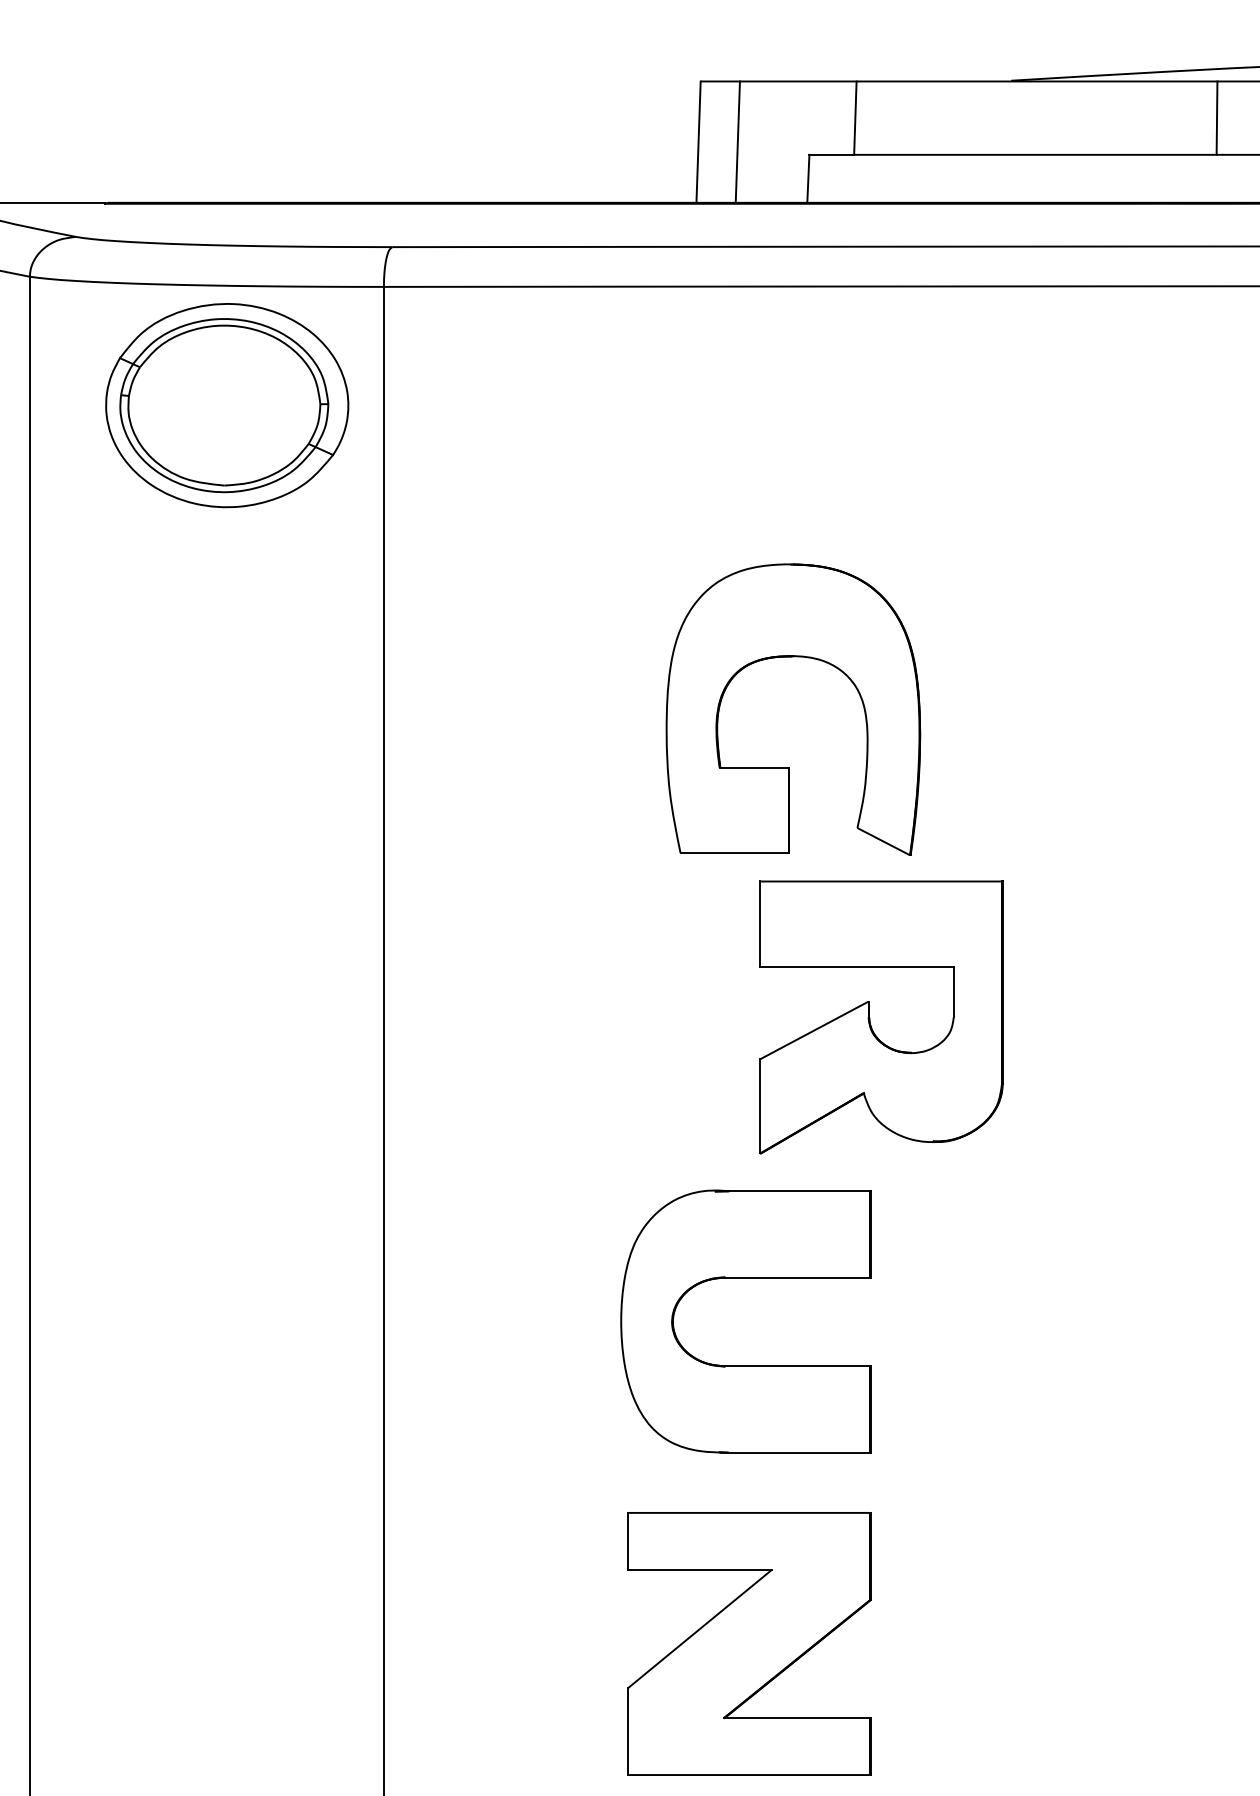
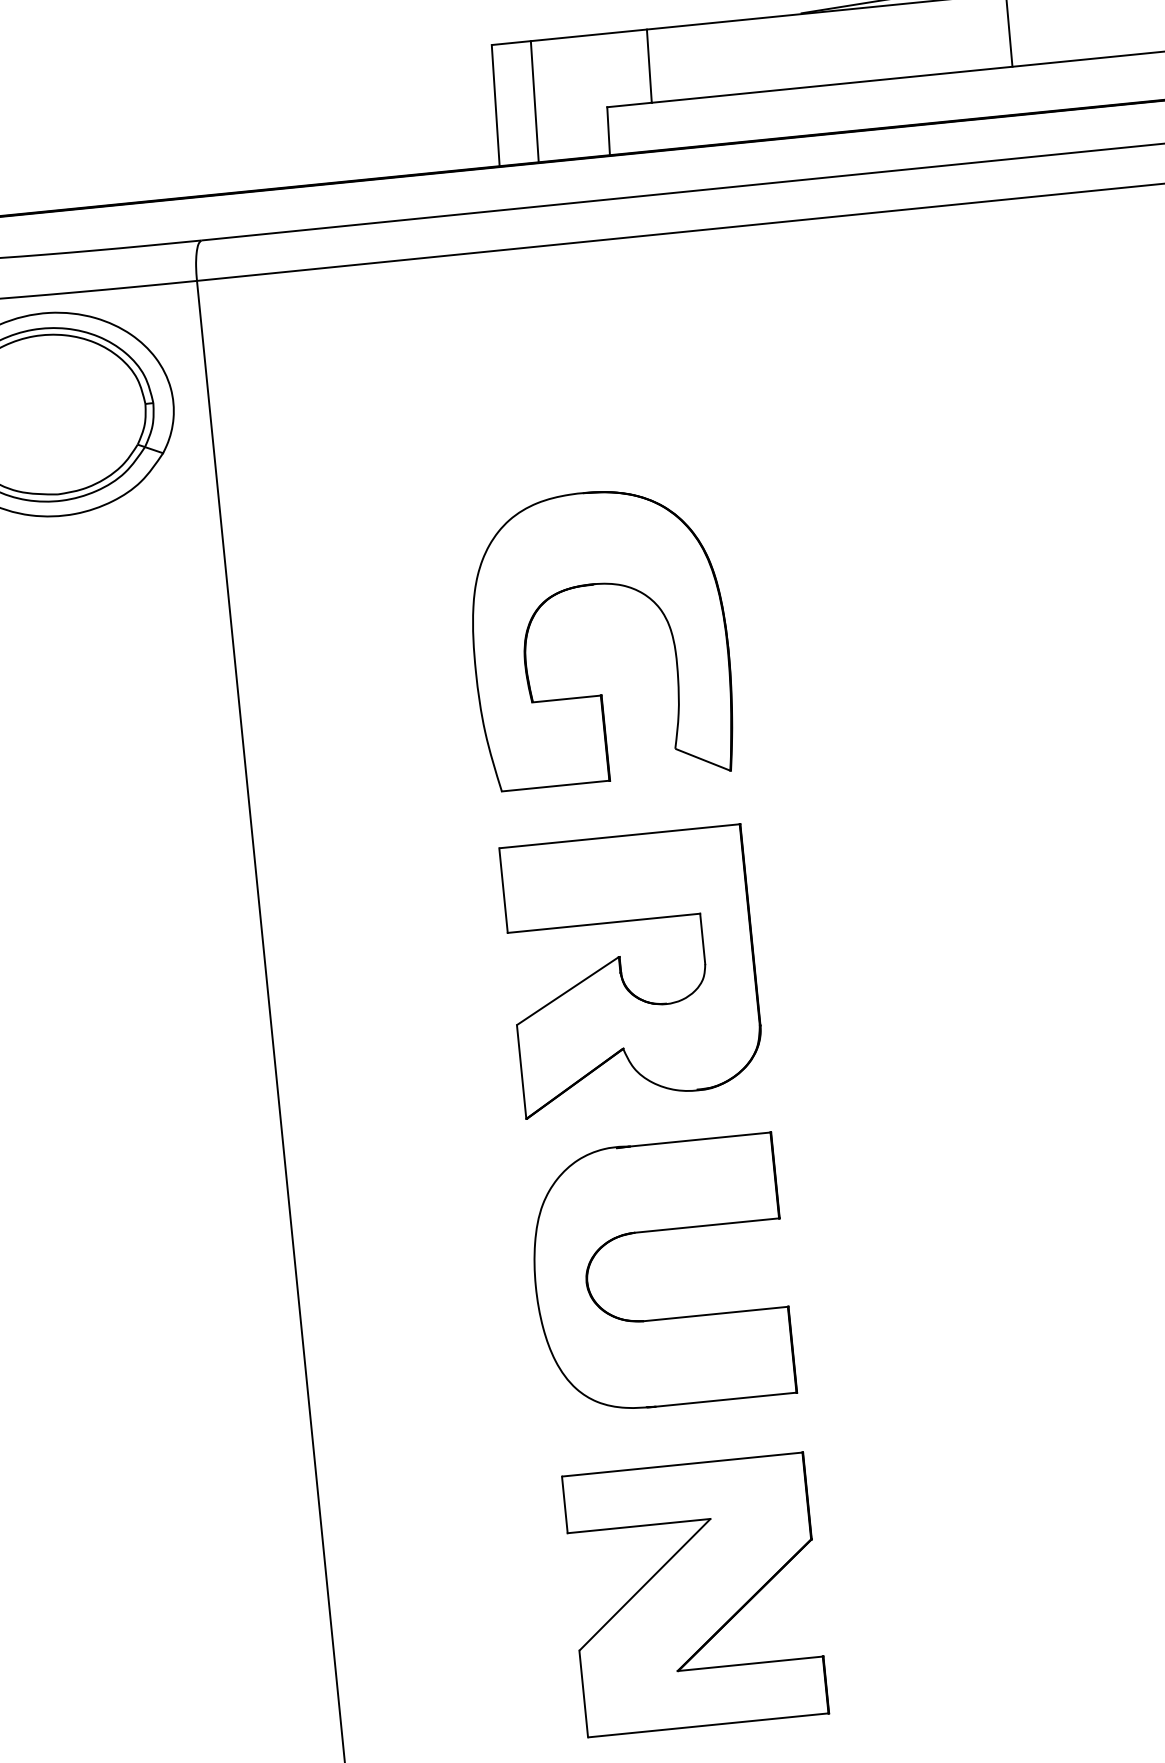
part: (793, 657) -> (594, 585), moved
part: (870, 1017) -> (622, 972), moved

